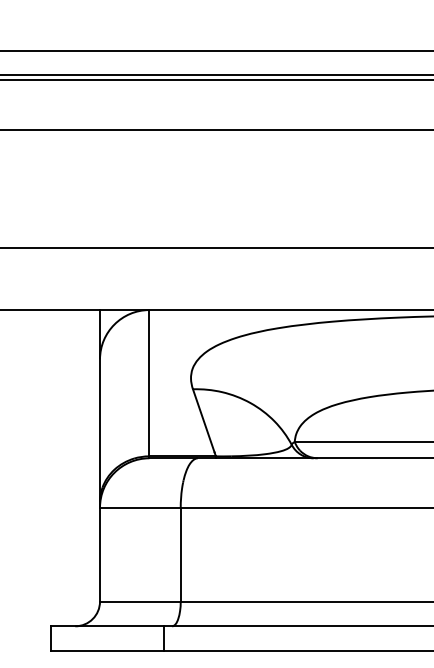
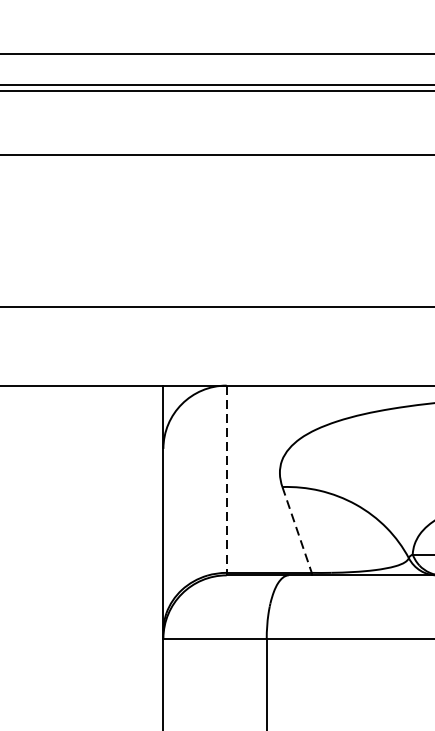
line: (149, 384) -> (226, 480), solid -> dashed
line: (203, 421) -> (295, 528), solid -> dashed

